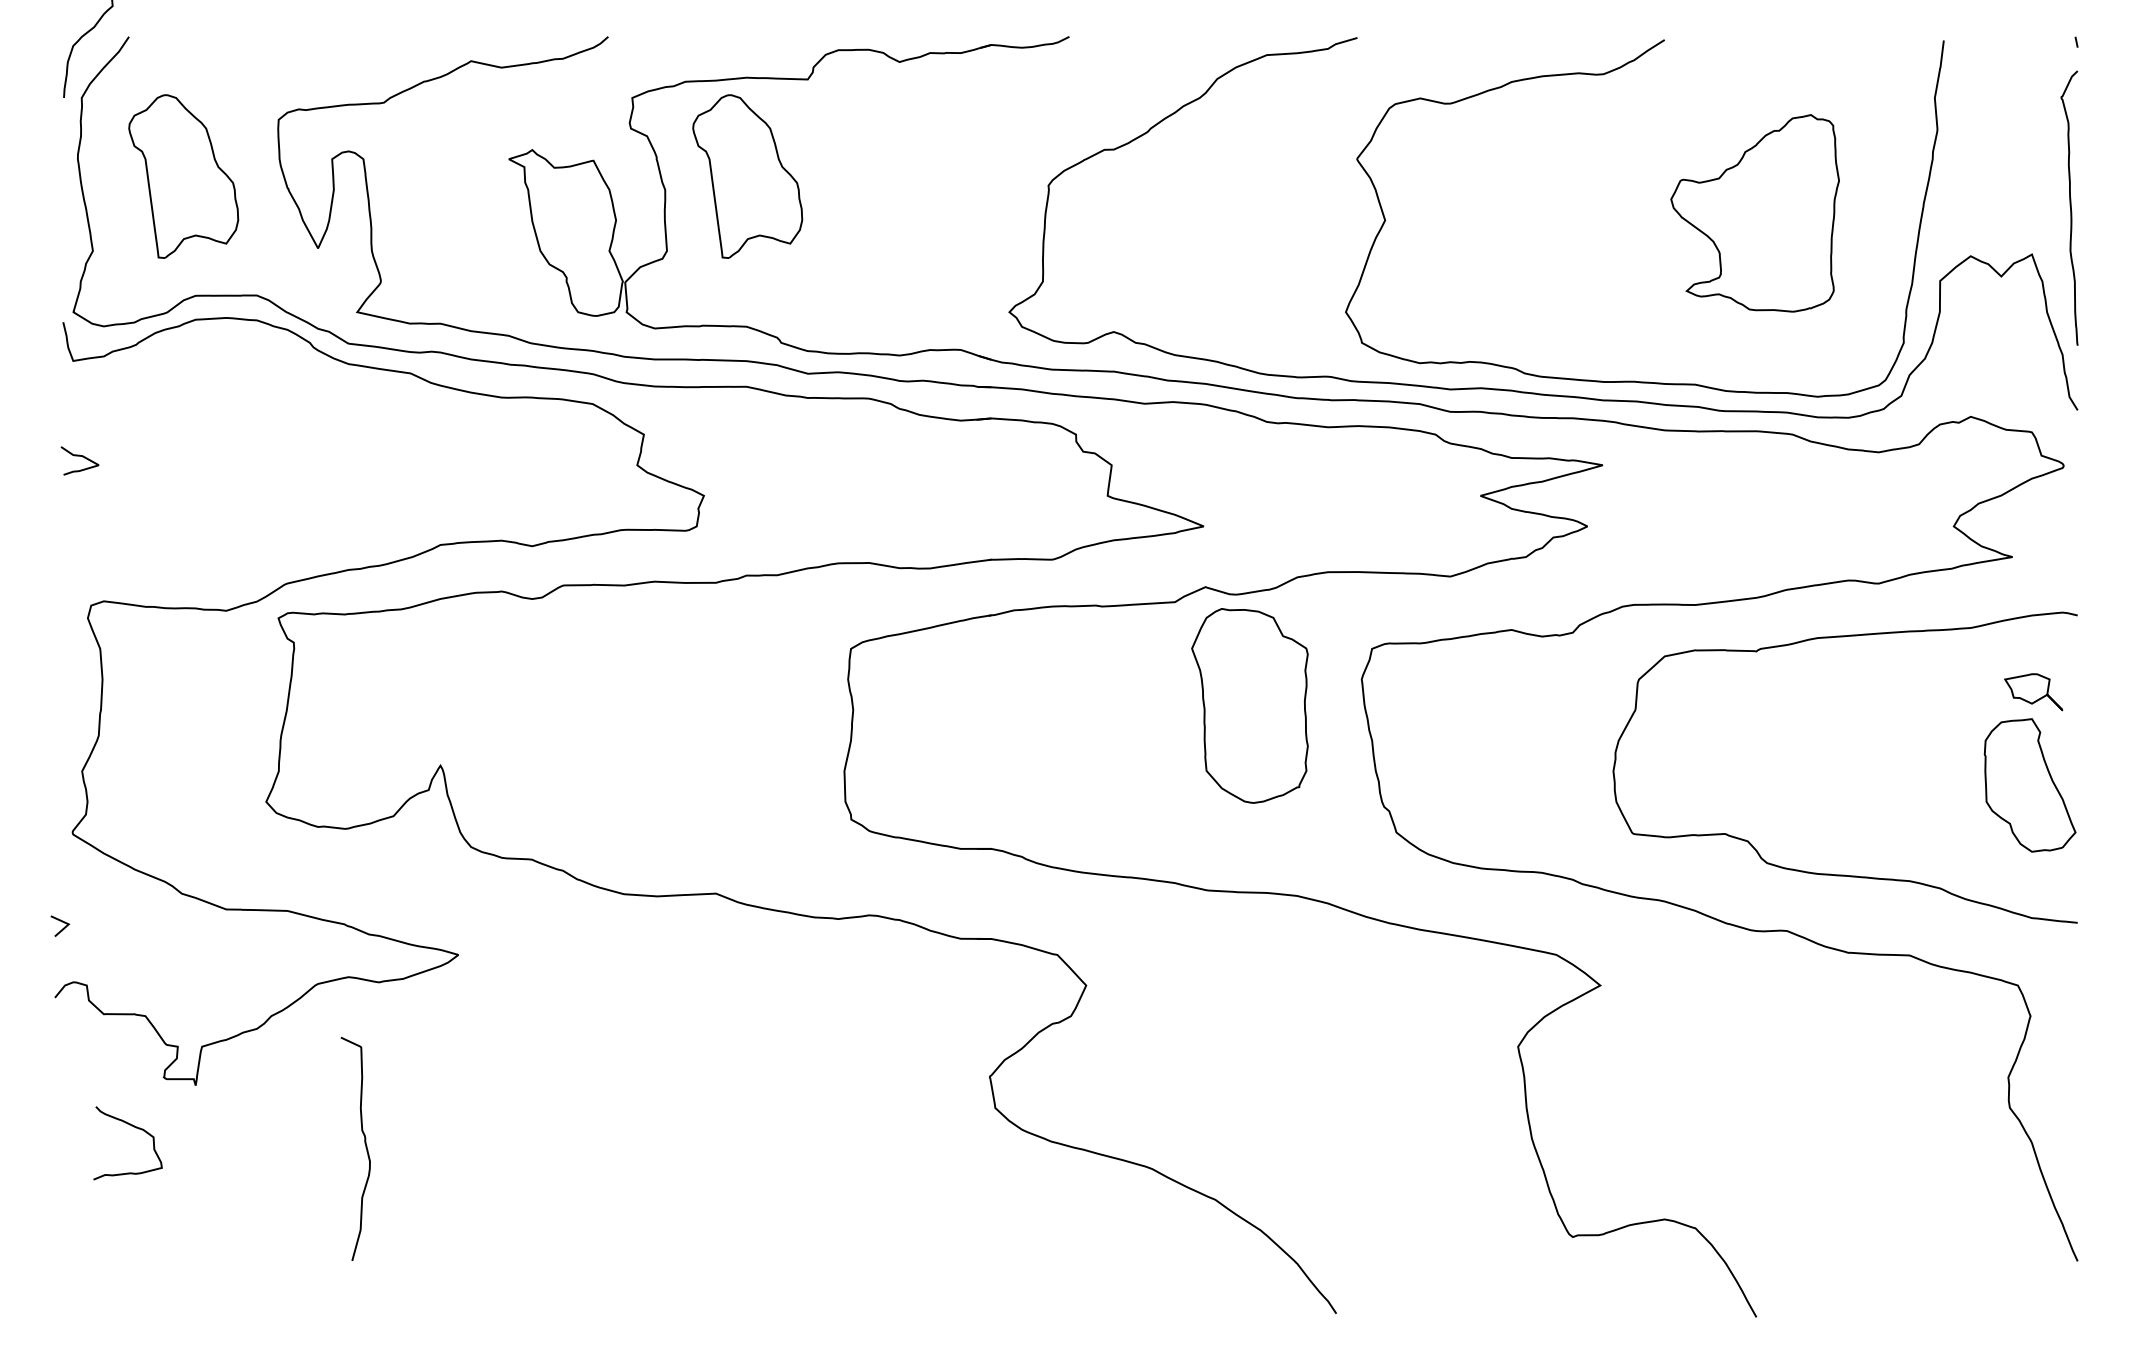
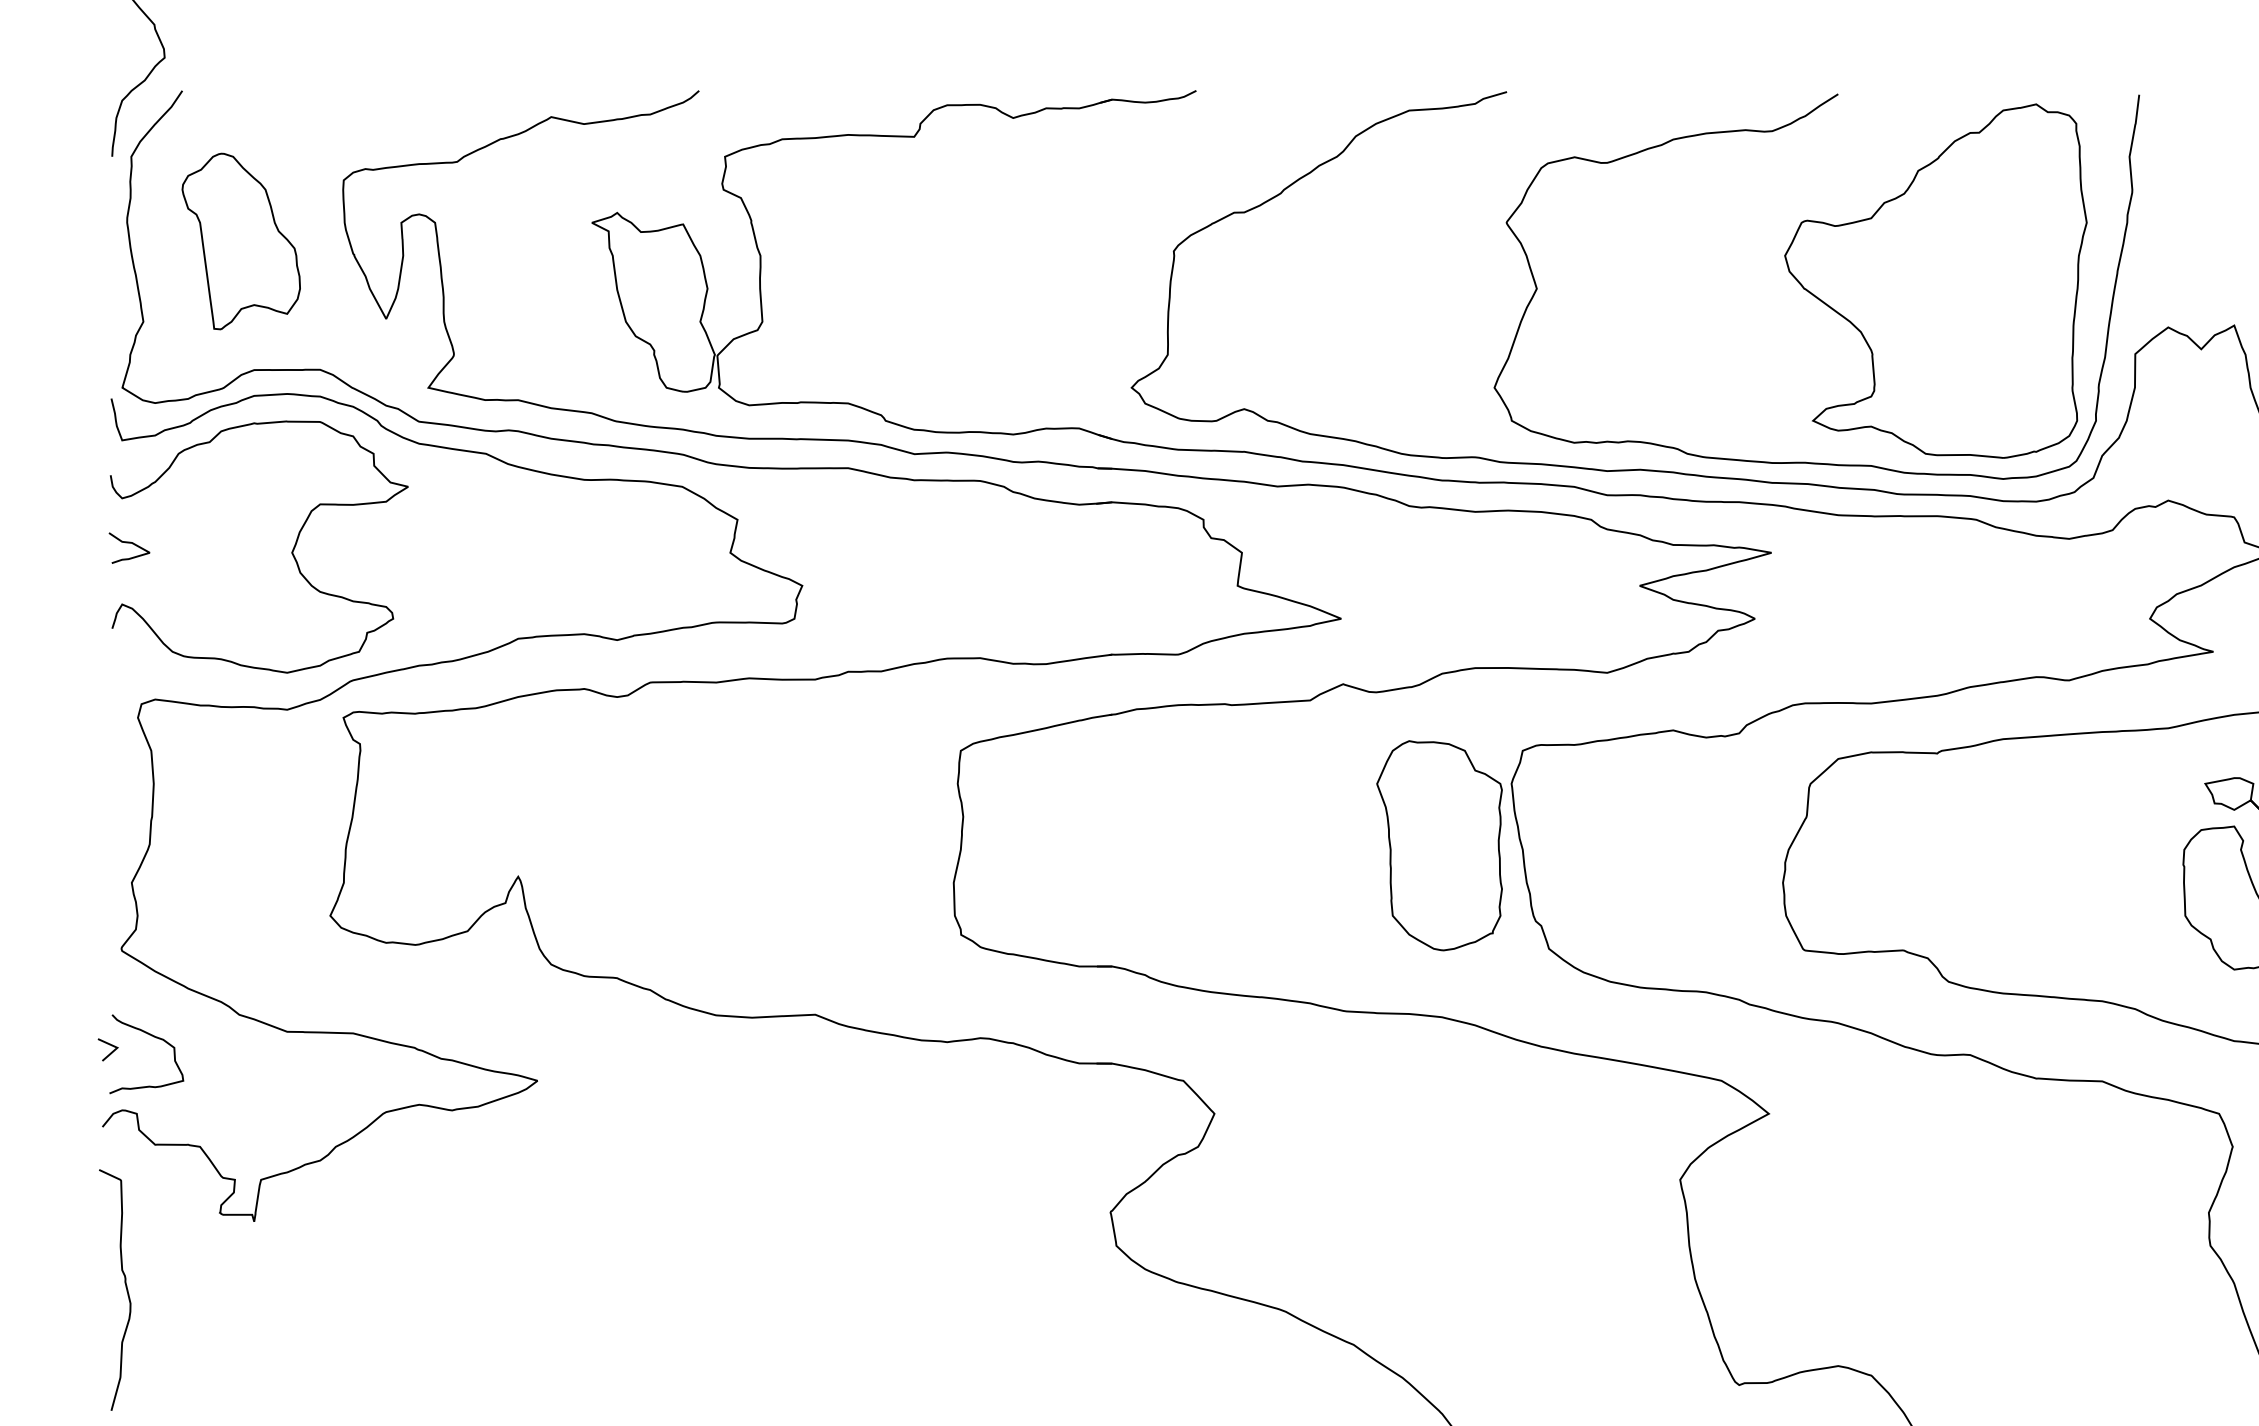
part: (747, 176) -> (849, 241), removed
part: (1754, 213) -> (1935, 281), size x1.67
curve: (230, 463) -> (291, 550), added
part: (1249, 705) -> (1439, 845), moved
curve: (133, 1127) -> (152, 1037), moved
curve: (365, 1147) -> (125, 1288), moved

